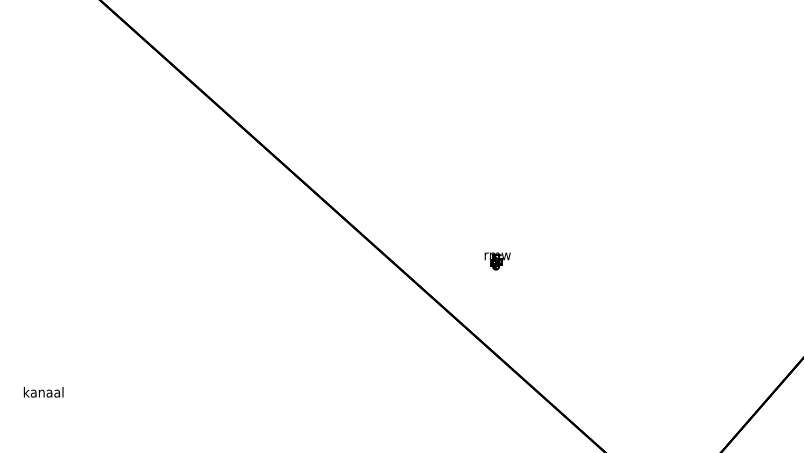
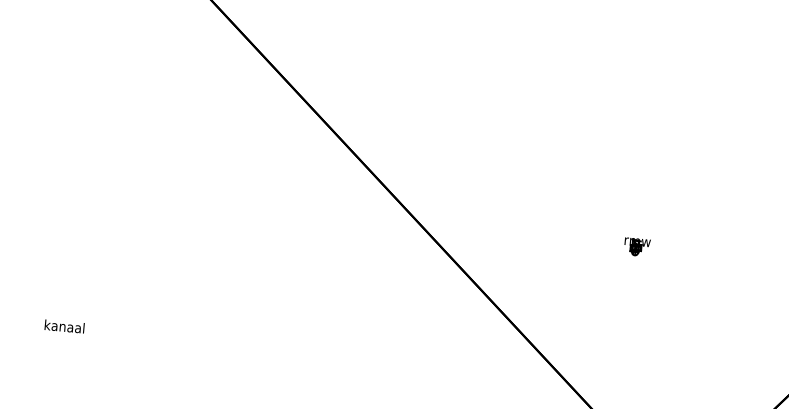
part: (497, 261) -> (636, 247), moved

